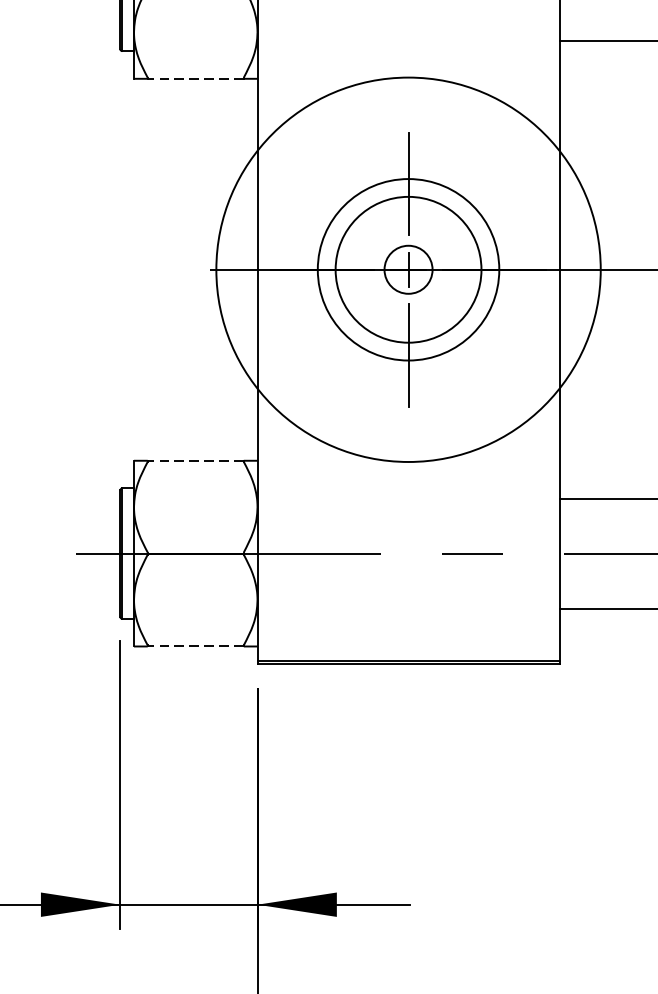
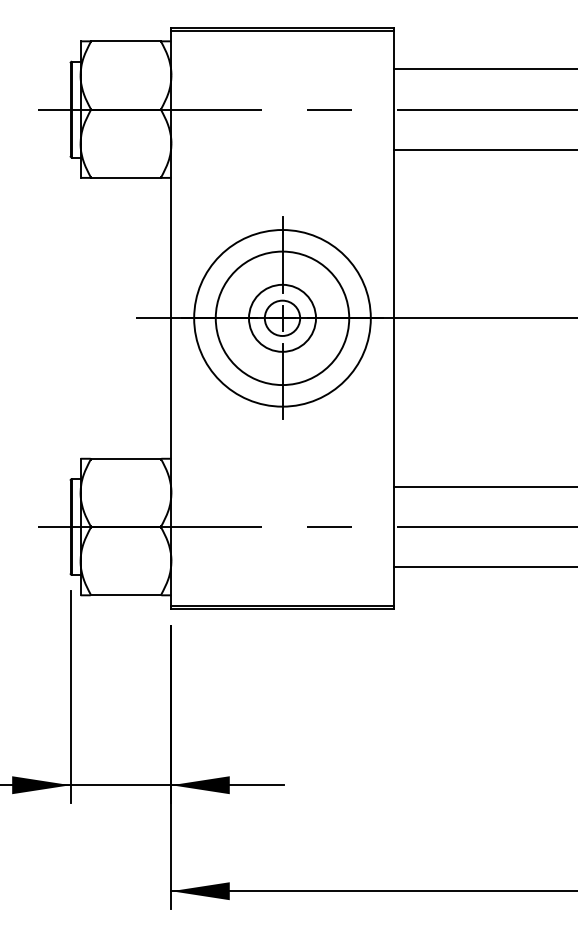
line: (195, 78) -> (125, 177), dashed -> solid
circle: (408, 268) -> (282, 317), size x0.62
circle: (408, 270) -> (282, 318), size x0.62
line: (195, 460) -> (125, 458), dashed -> solid
line: (195, 646) -> (125, 595), dashed -> solid

